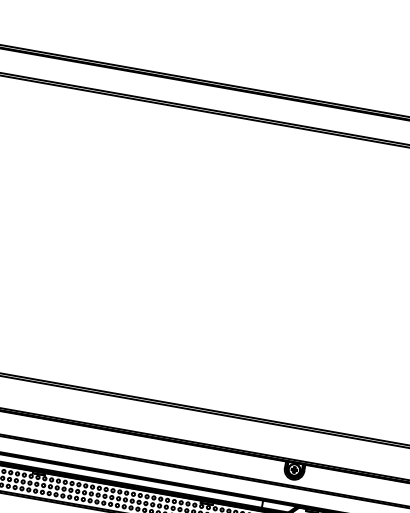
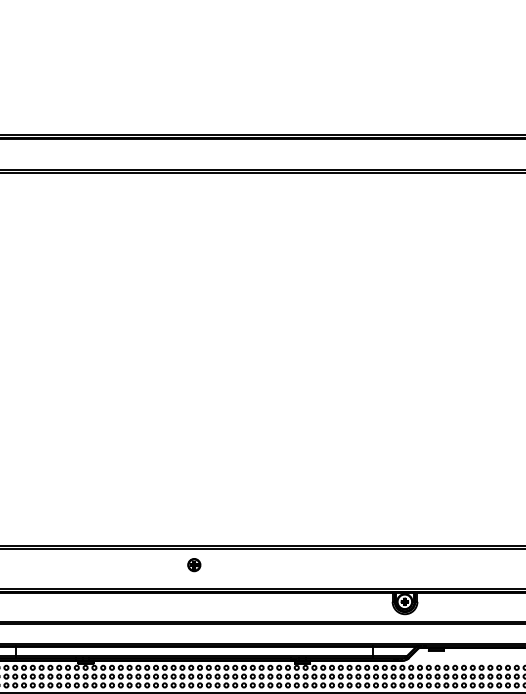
part: (136, 413) -> (194, 565), added

